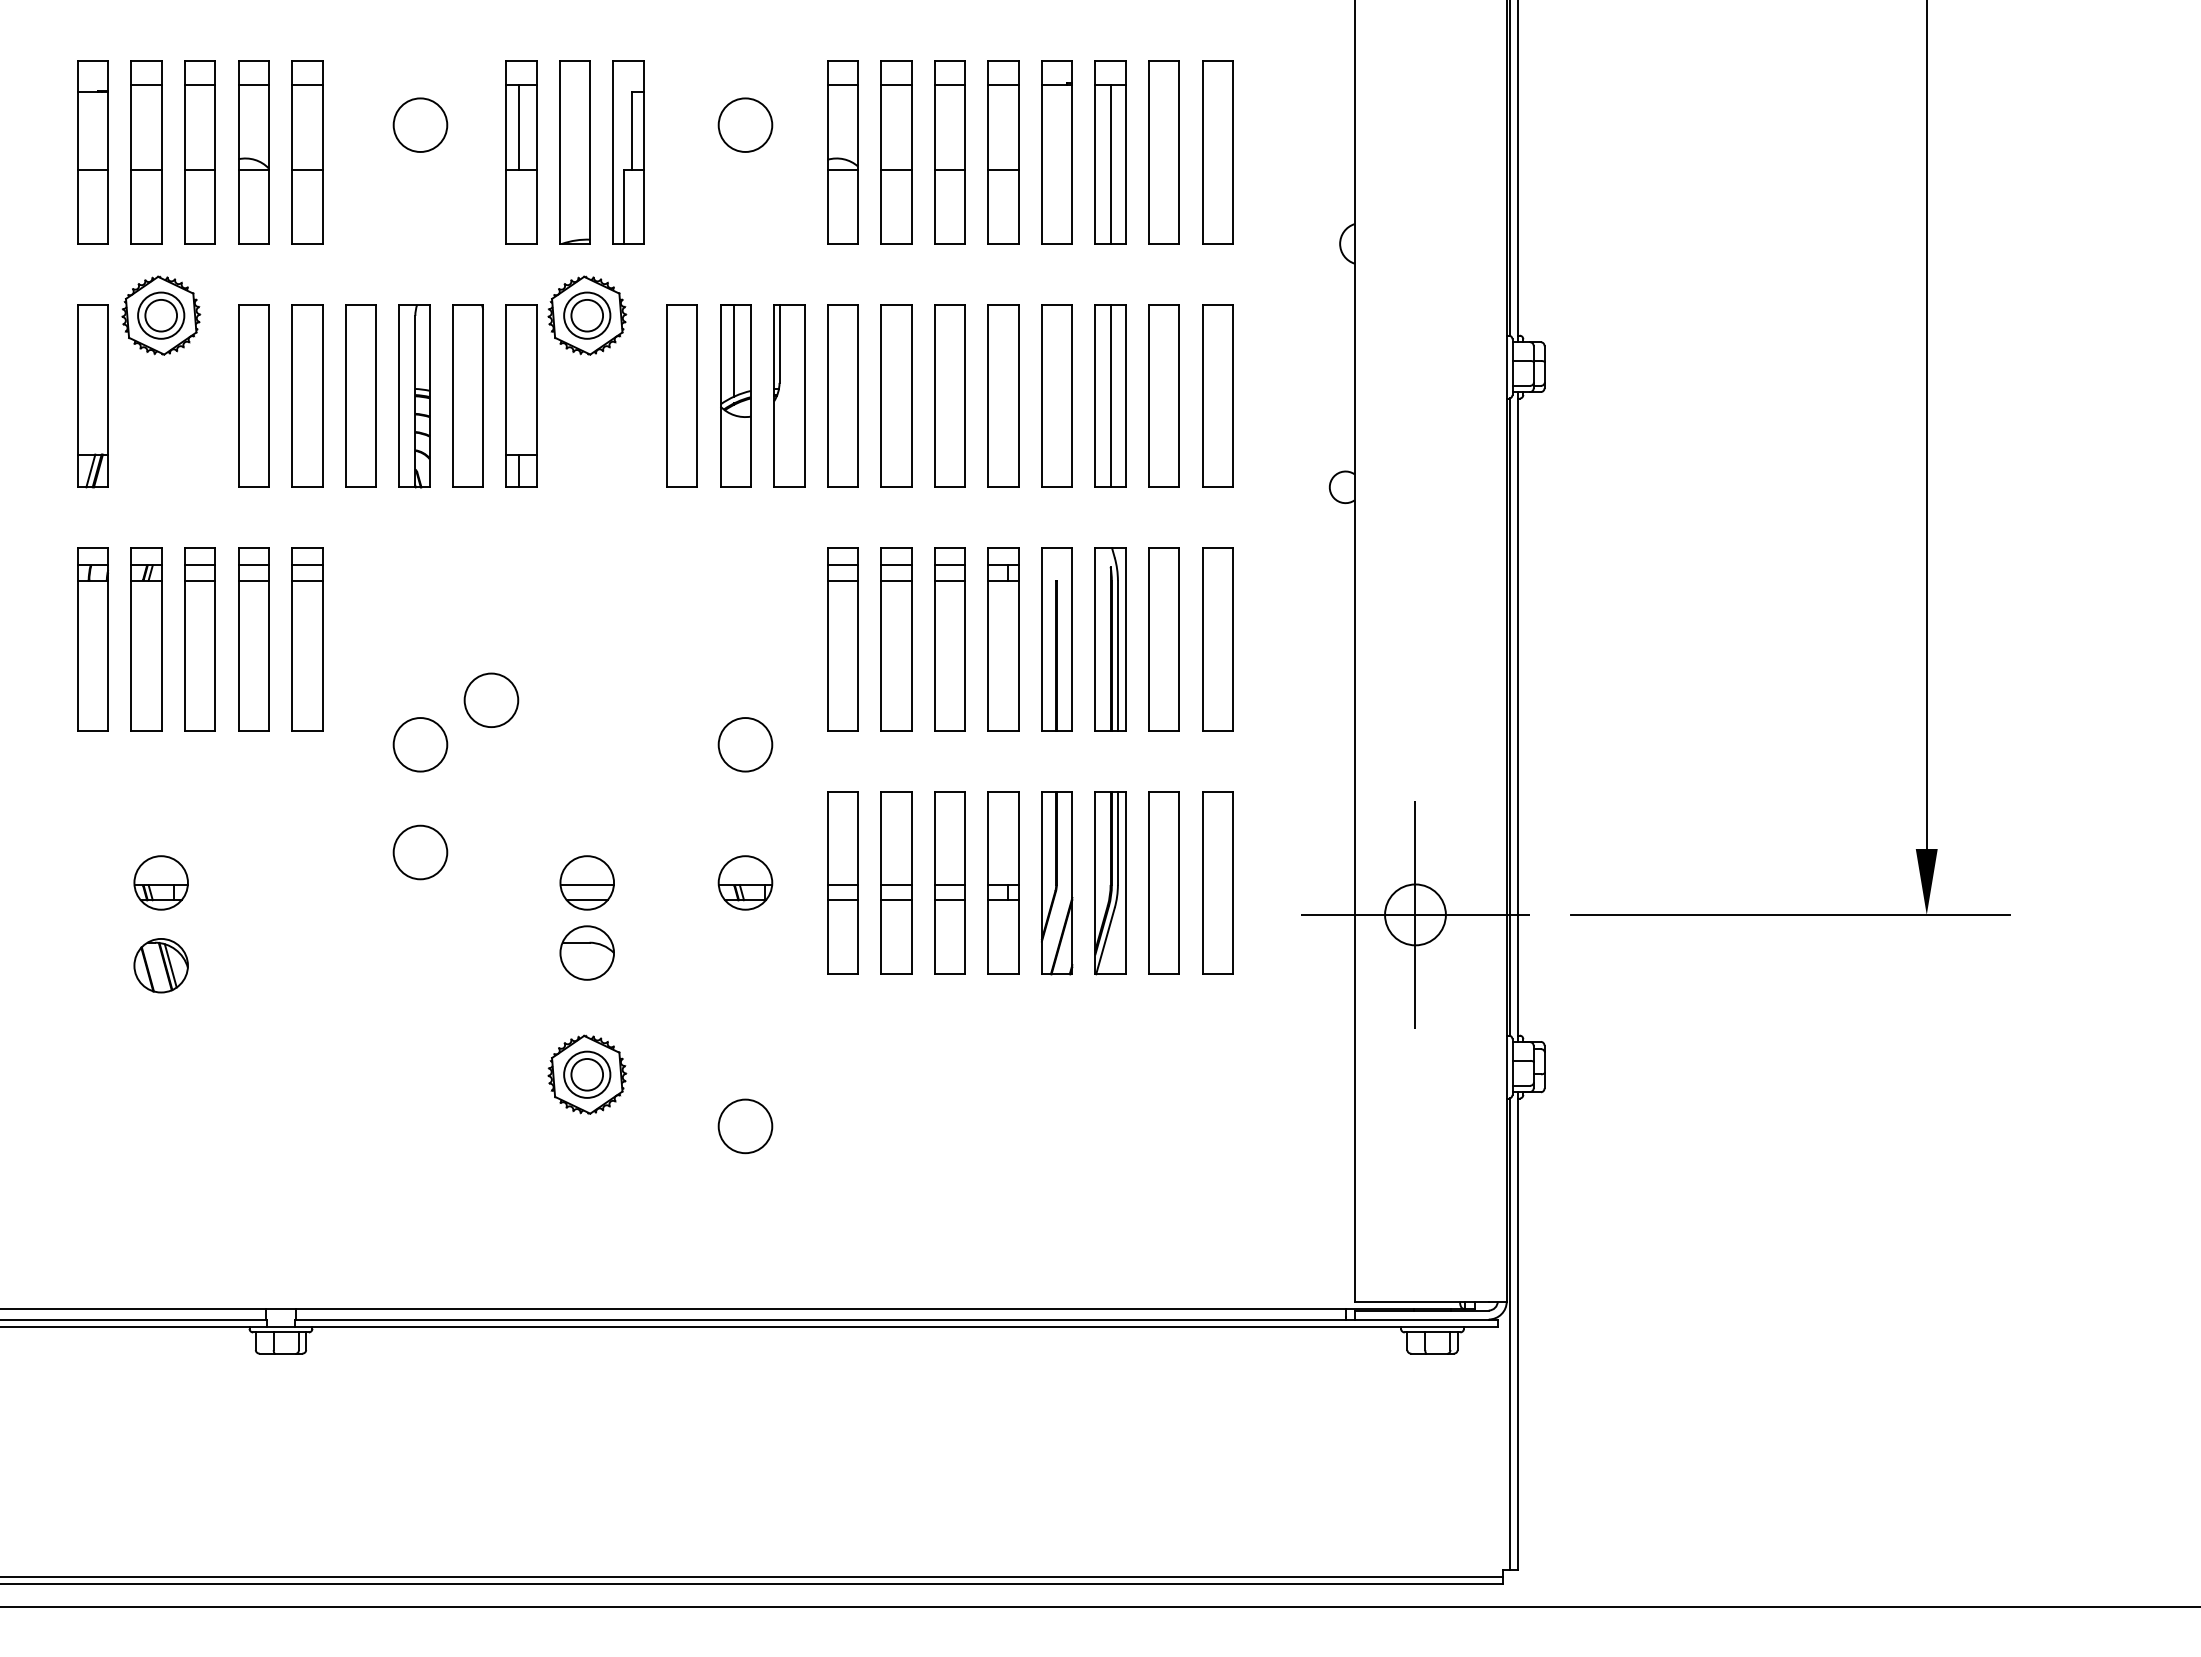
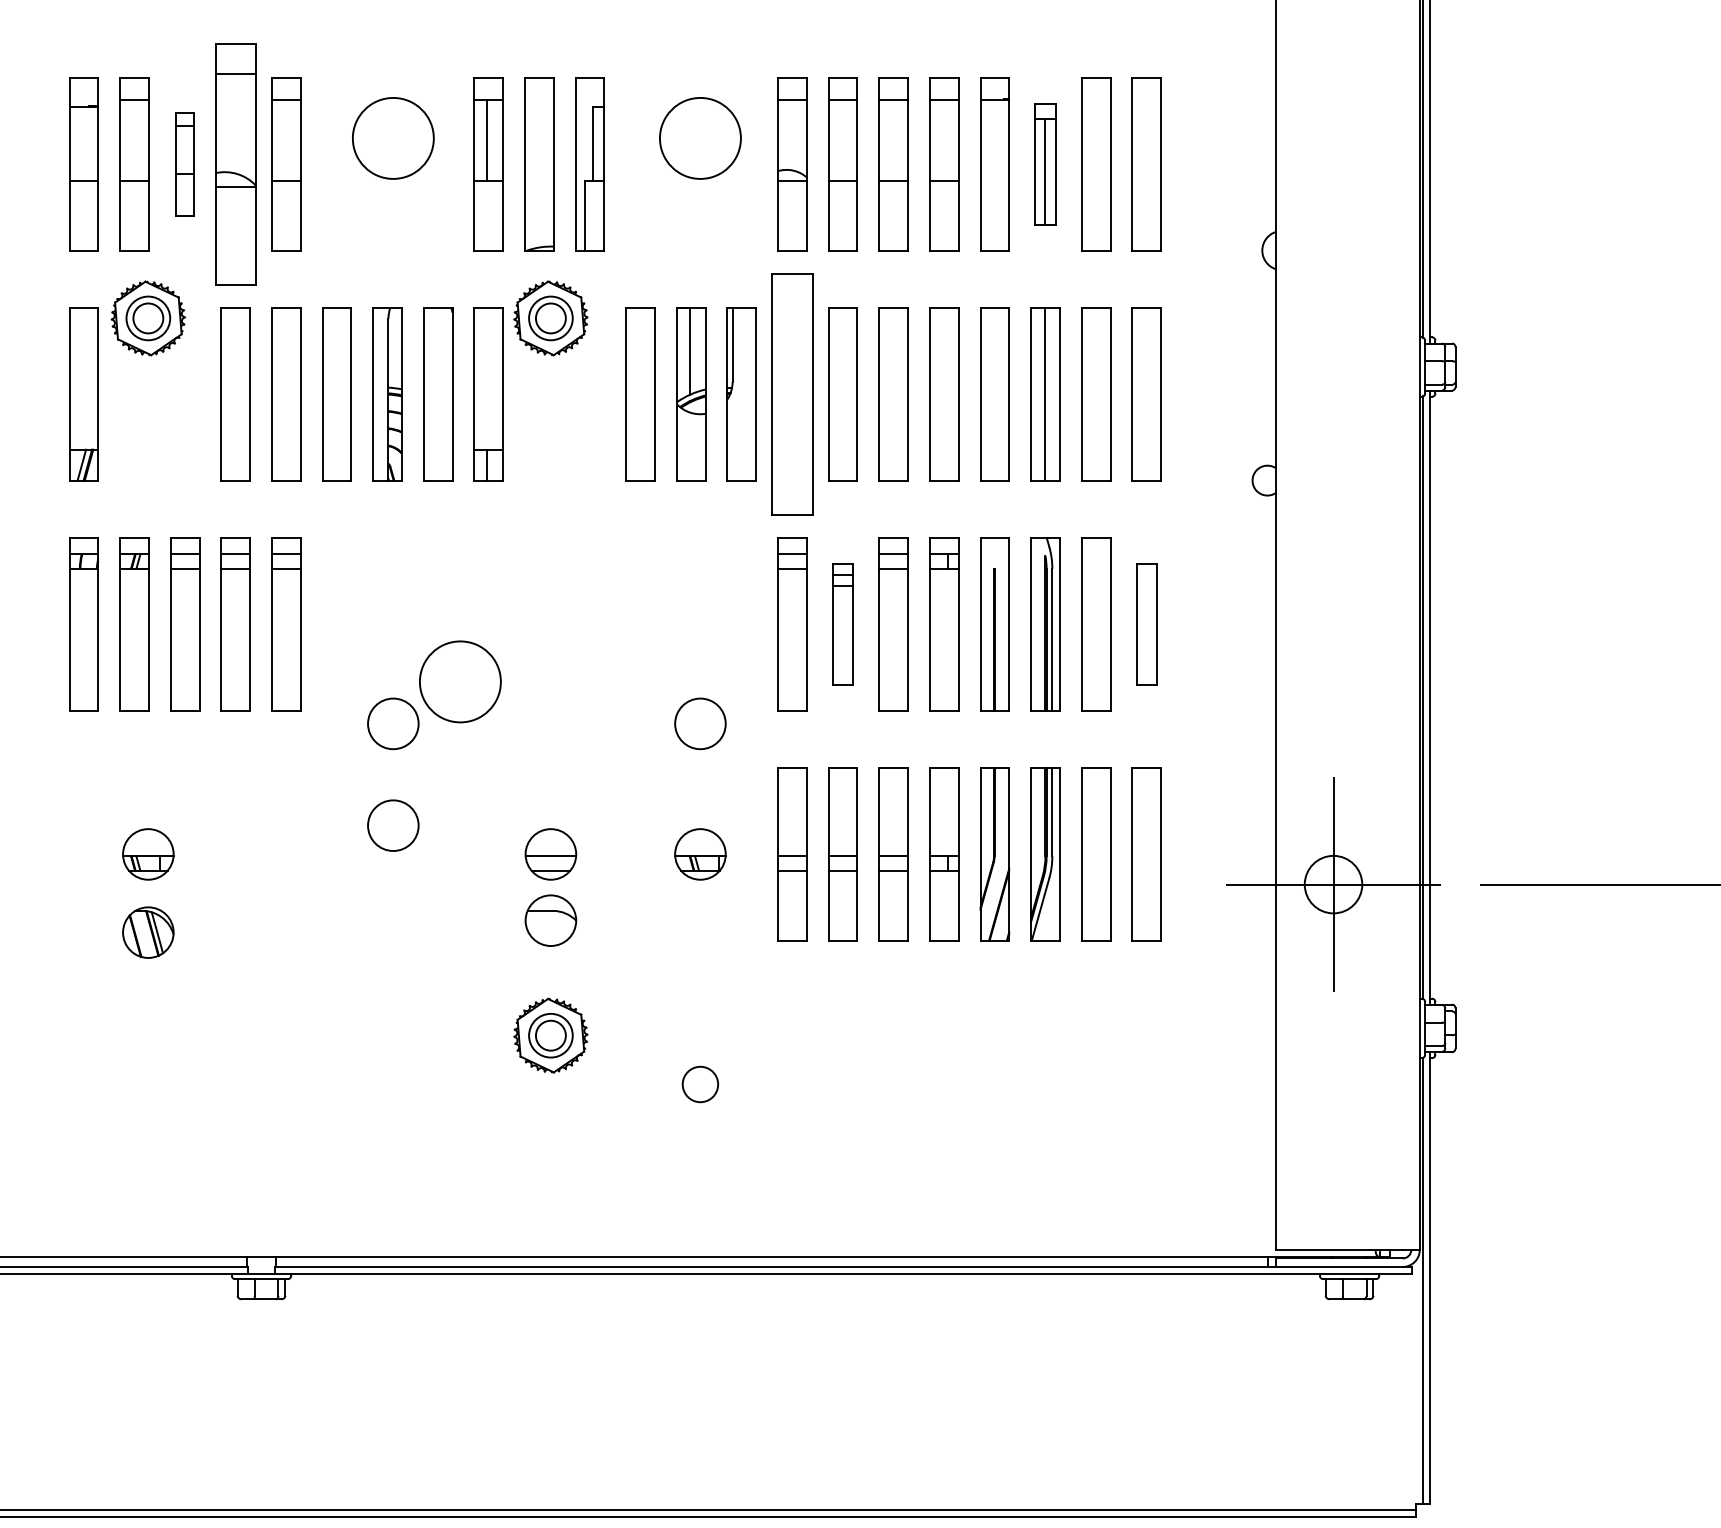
circle: (420, 124) -> (393, 137), size x1.6
circle: (745, 124) -> (700, 137), size x1.6
part: (199, 152) -> (184, 164), size x0.6
part: (253, 152) -> (235, 164), size x1.4
part: (1110, 152) -> (1045, 164), size x0.7
part: (842, 395) -> (792, 393), size x1.4
part: (896, 639) -> (843, 624), size x0.7
part: (1217, 639) -> (1146, 624), size x0.7
circle: (491, 700) -> (460, 682), size x1.6
circle: (745, 1126) -> (700, 1084), size x0.7

